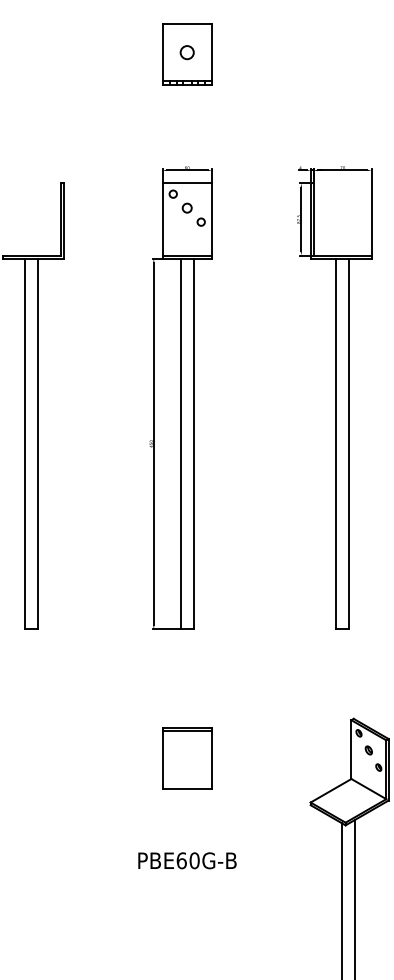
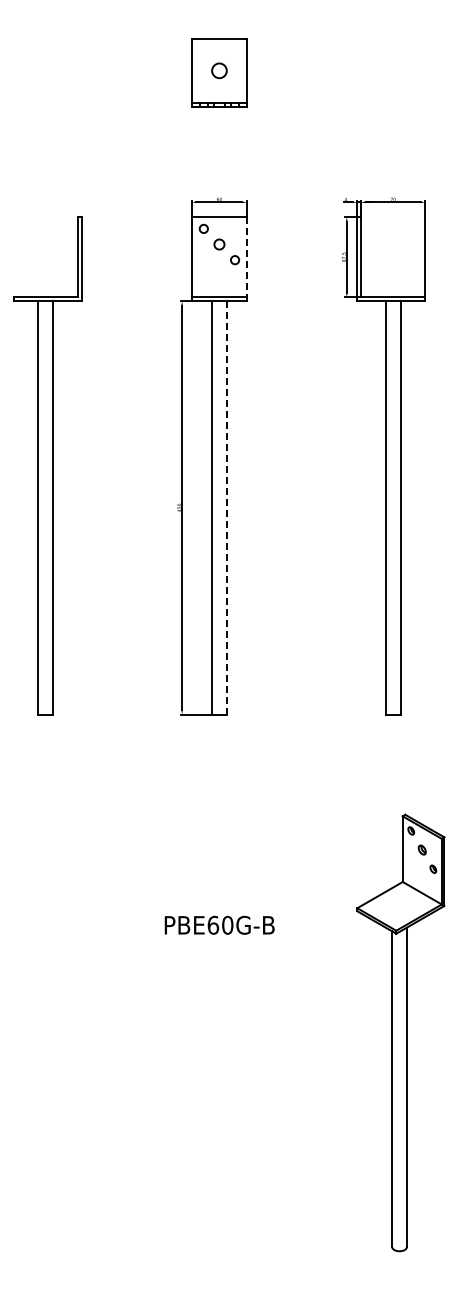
line: (212, 219) -> (247, 257), solid -> dashed
line: (193, 443) -> (226, 507), solid -> dashed
part: (187, 757) -> (219, 858), removed
text: (187, 860) -> (219, 924), moved

